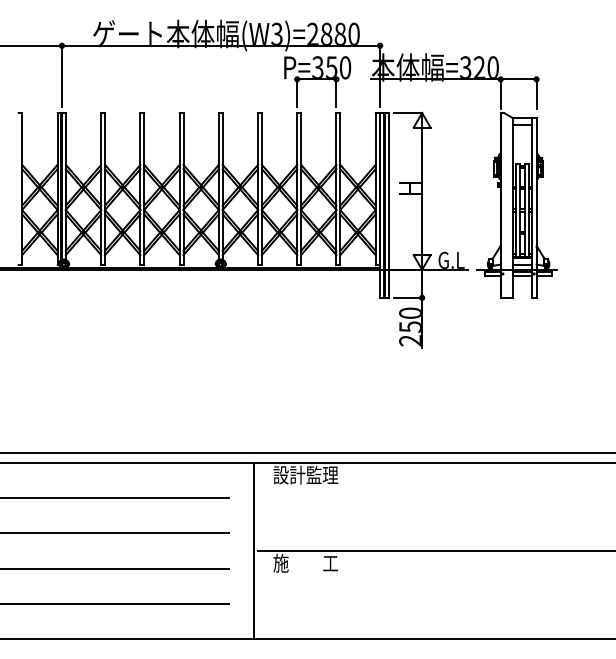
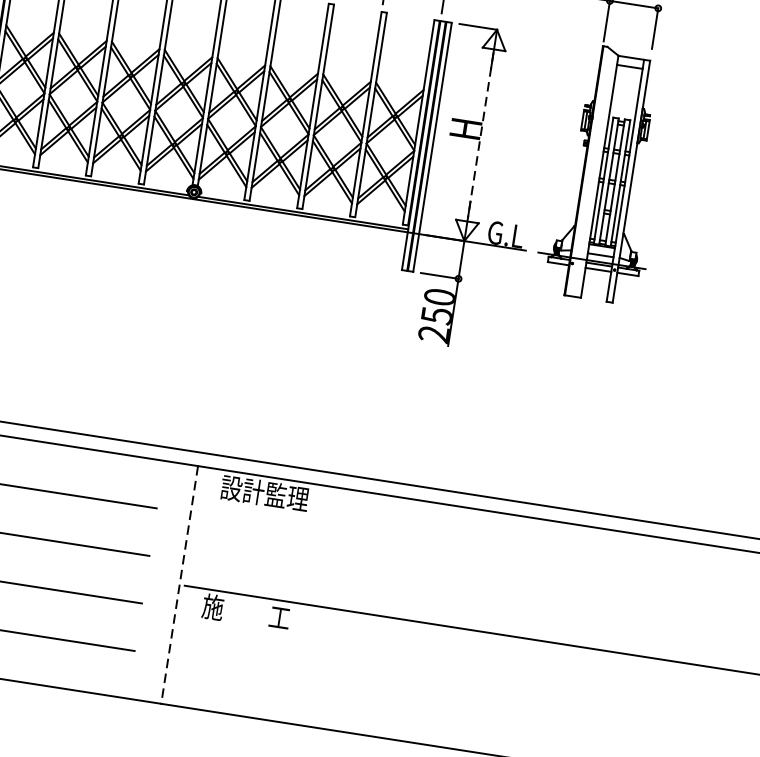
line: (422, 191) -> (481, 135), solid -> dashed
line: (254, 551) -> (179, 585), solid -> dashed

